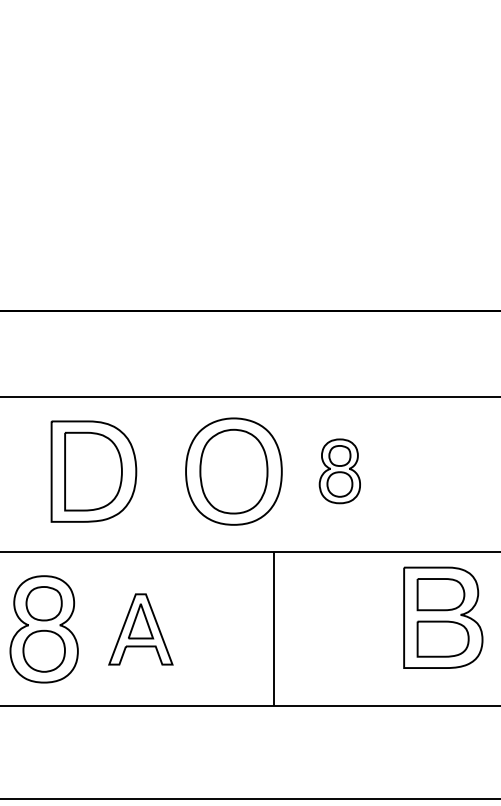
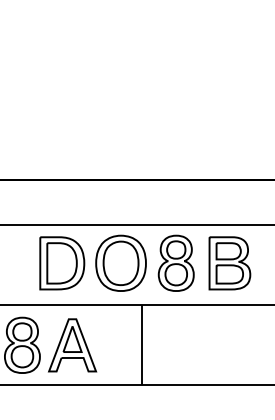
part: (338, 469) -> (175, 262), size x1.67
part: (94, 471) -> (62, 263), moved
part: (442, 618) -> (229, 263), moved
part: (140, 629) -> (72, 345), size x1.43

